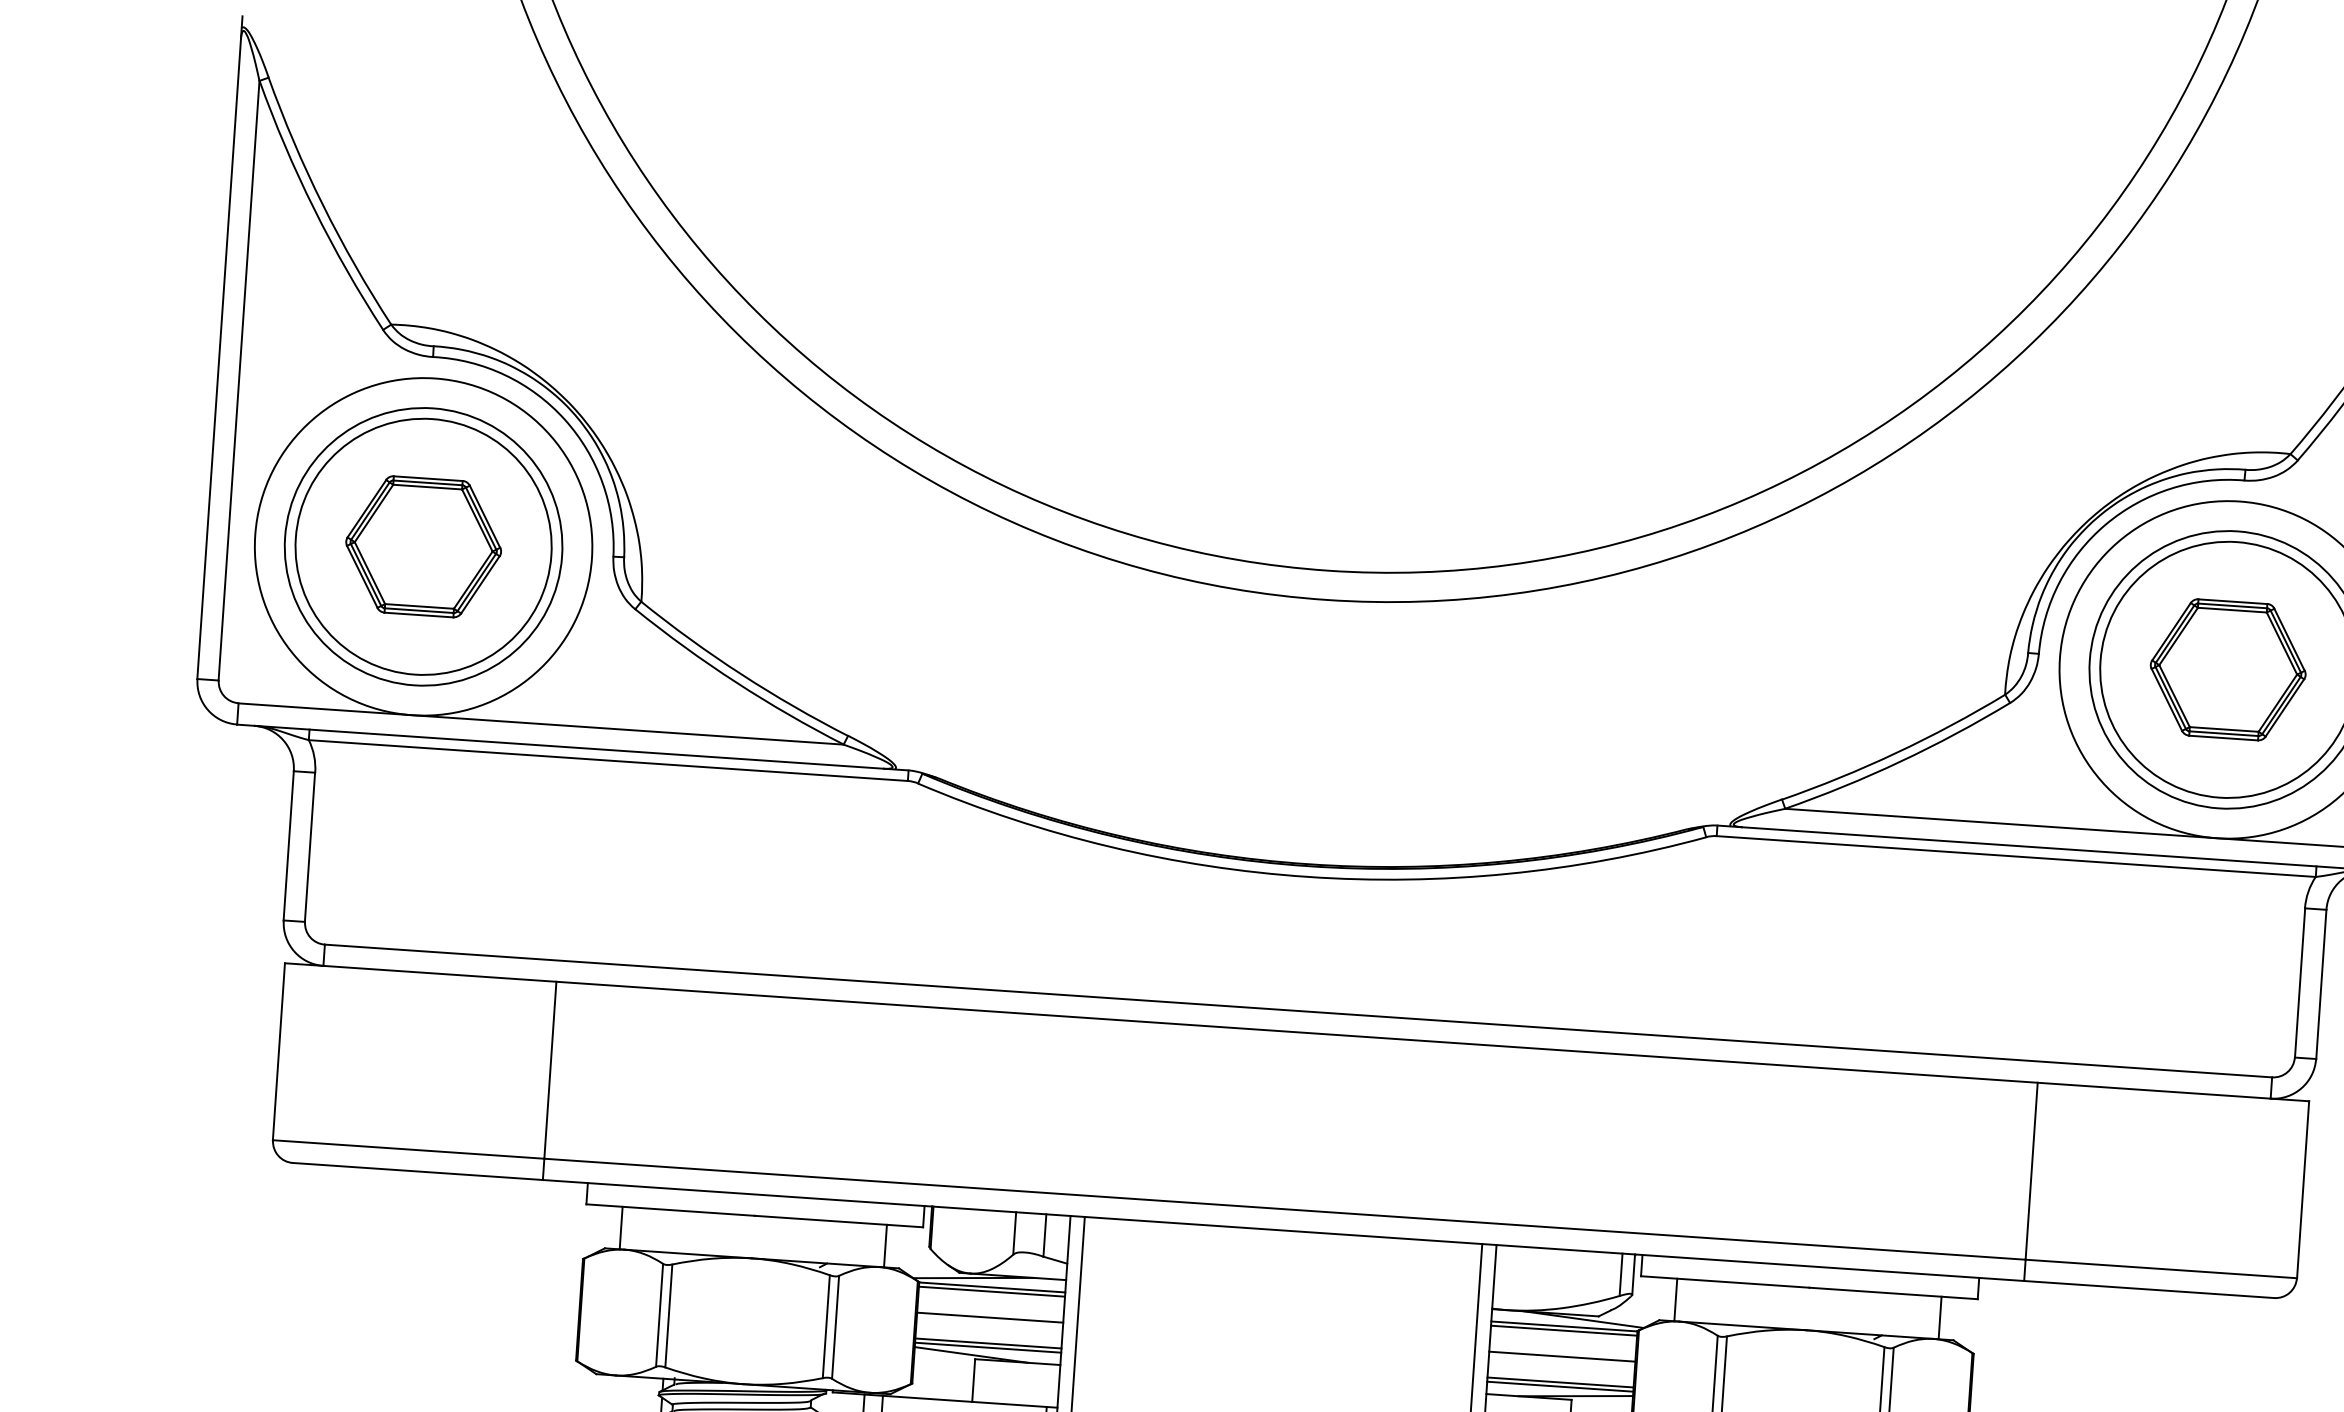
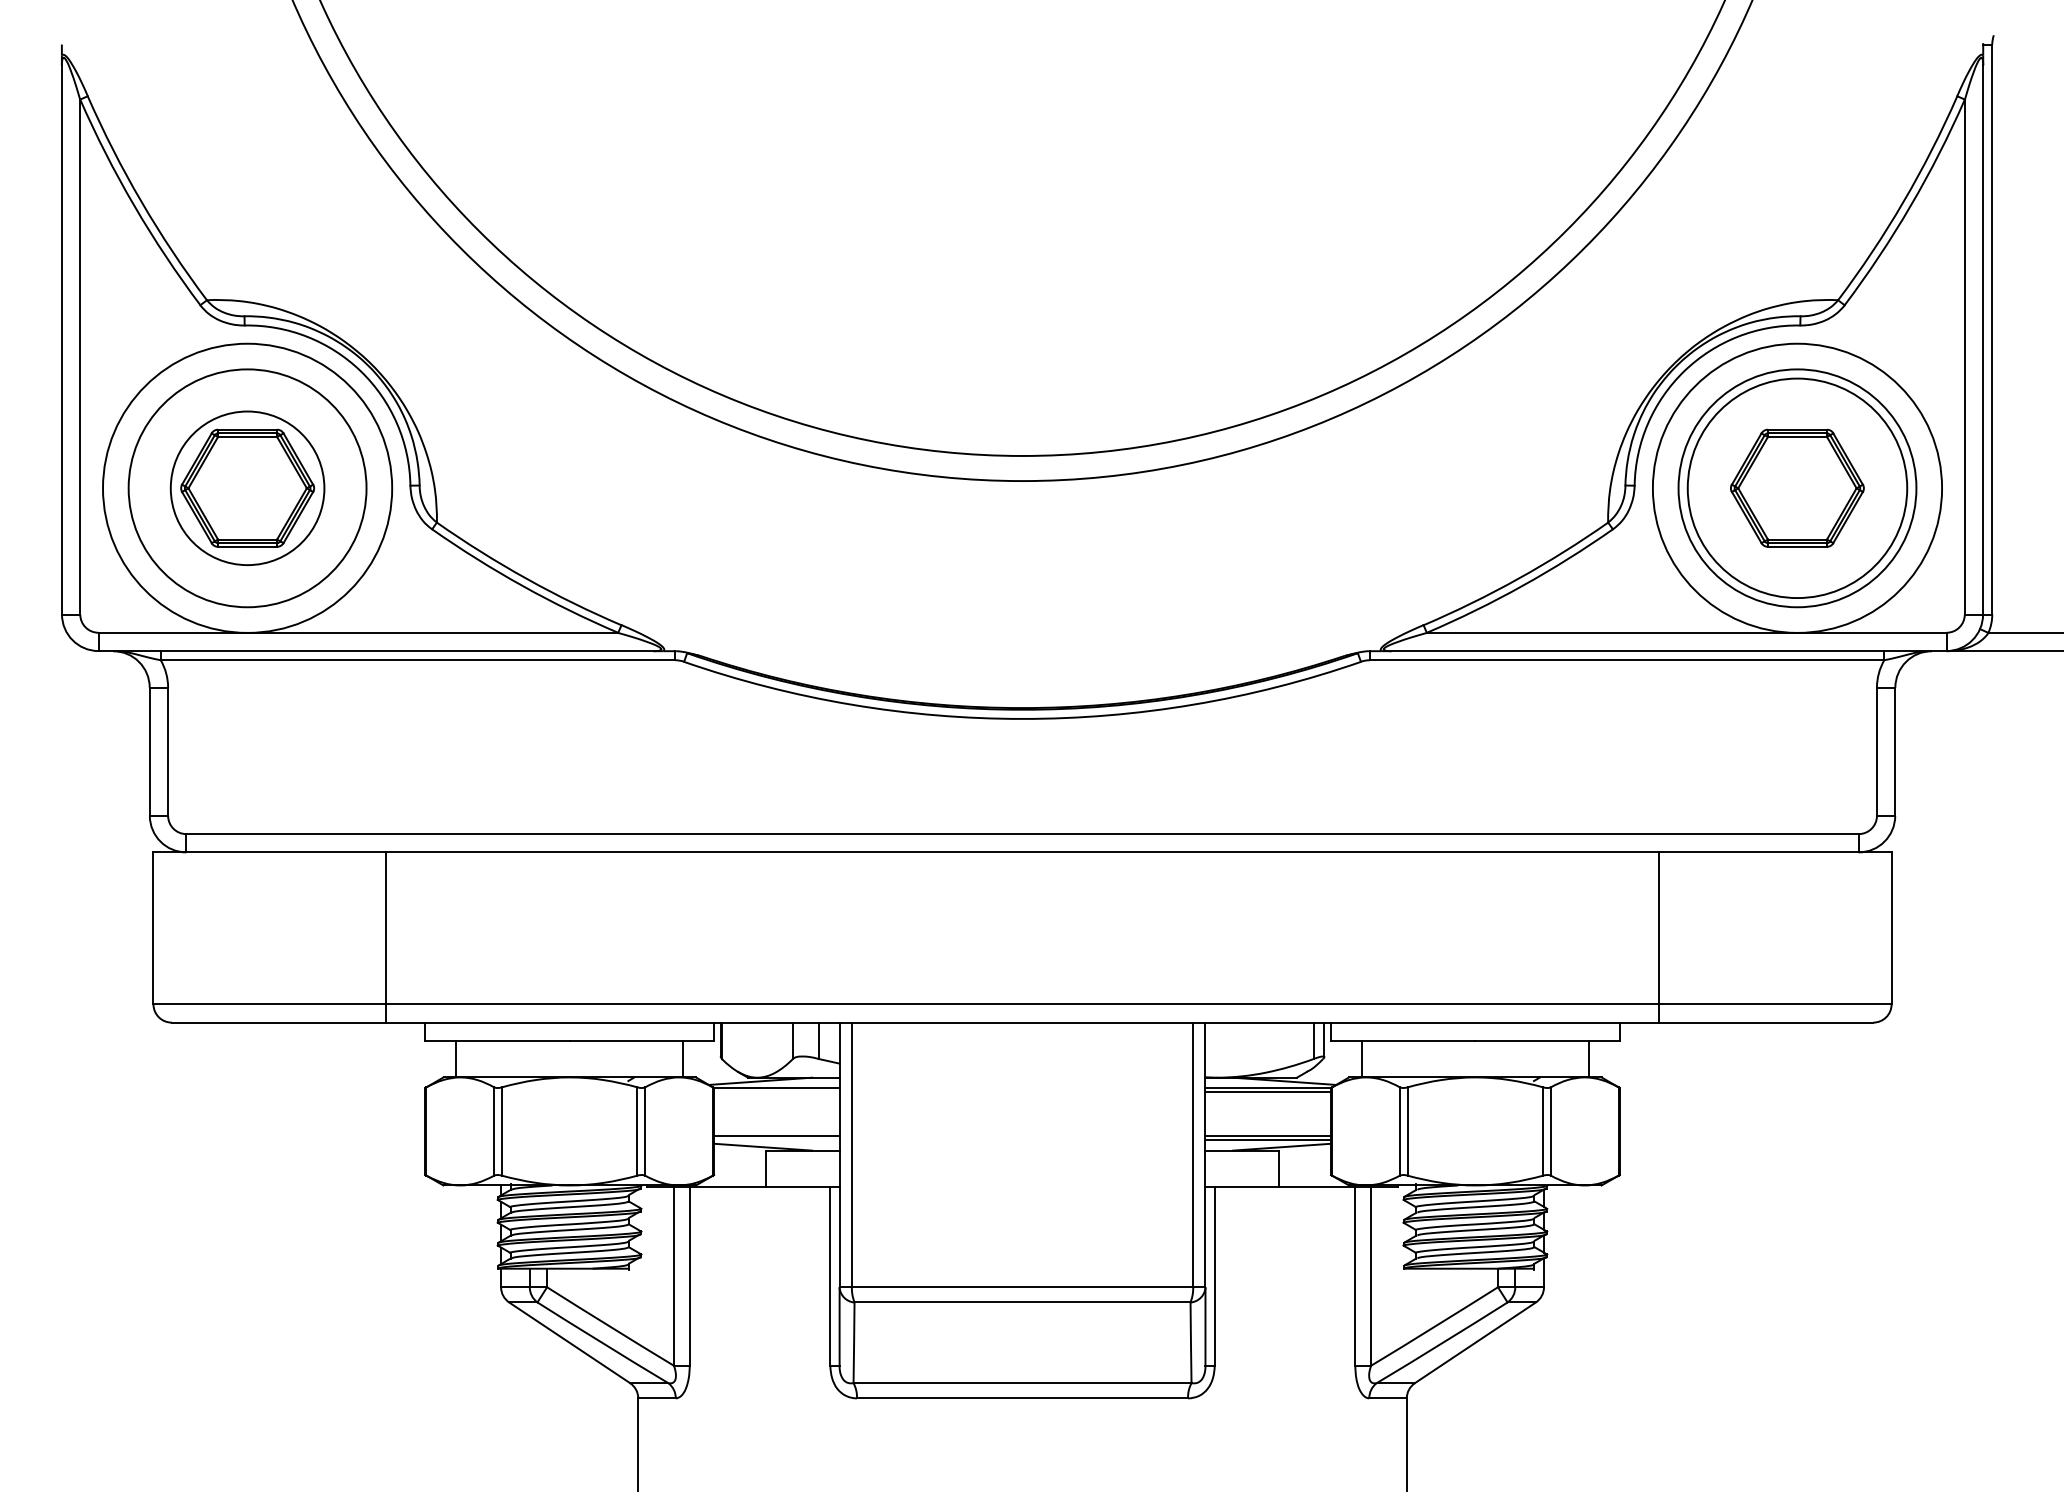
circle: (423, 547) -> (247, 488), size x0.7
line: (991, 1291) -> (776, 1091), removed
line: (989, 1317) -> (776, 1114), removed
line: (987, 1348) -> (776, 1140), removed
line: (1561, 1356) -> (1267, 1114), removed

